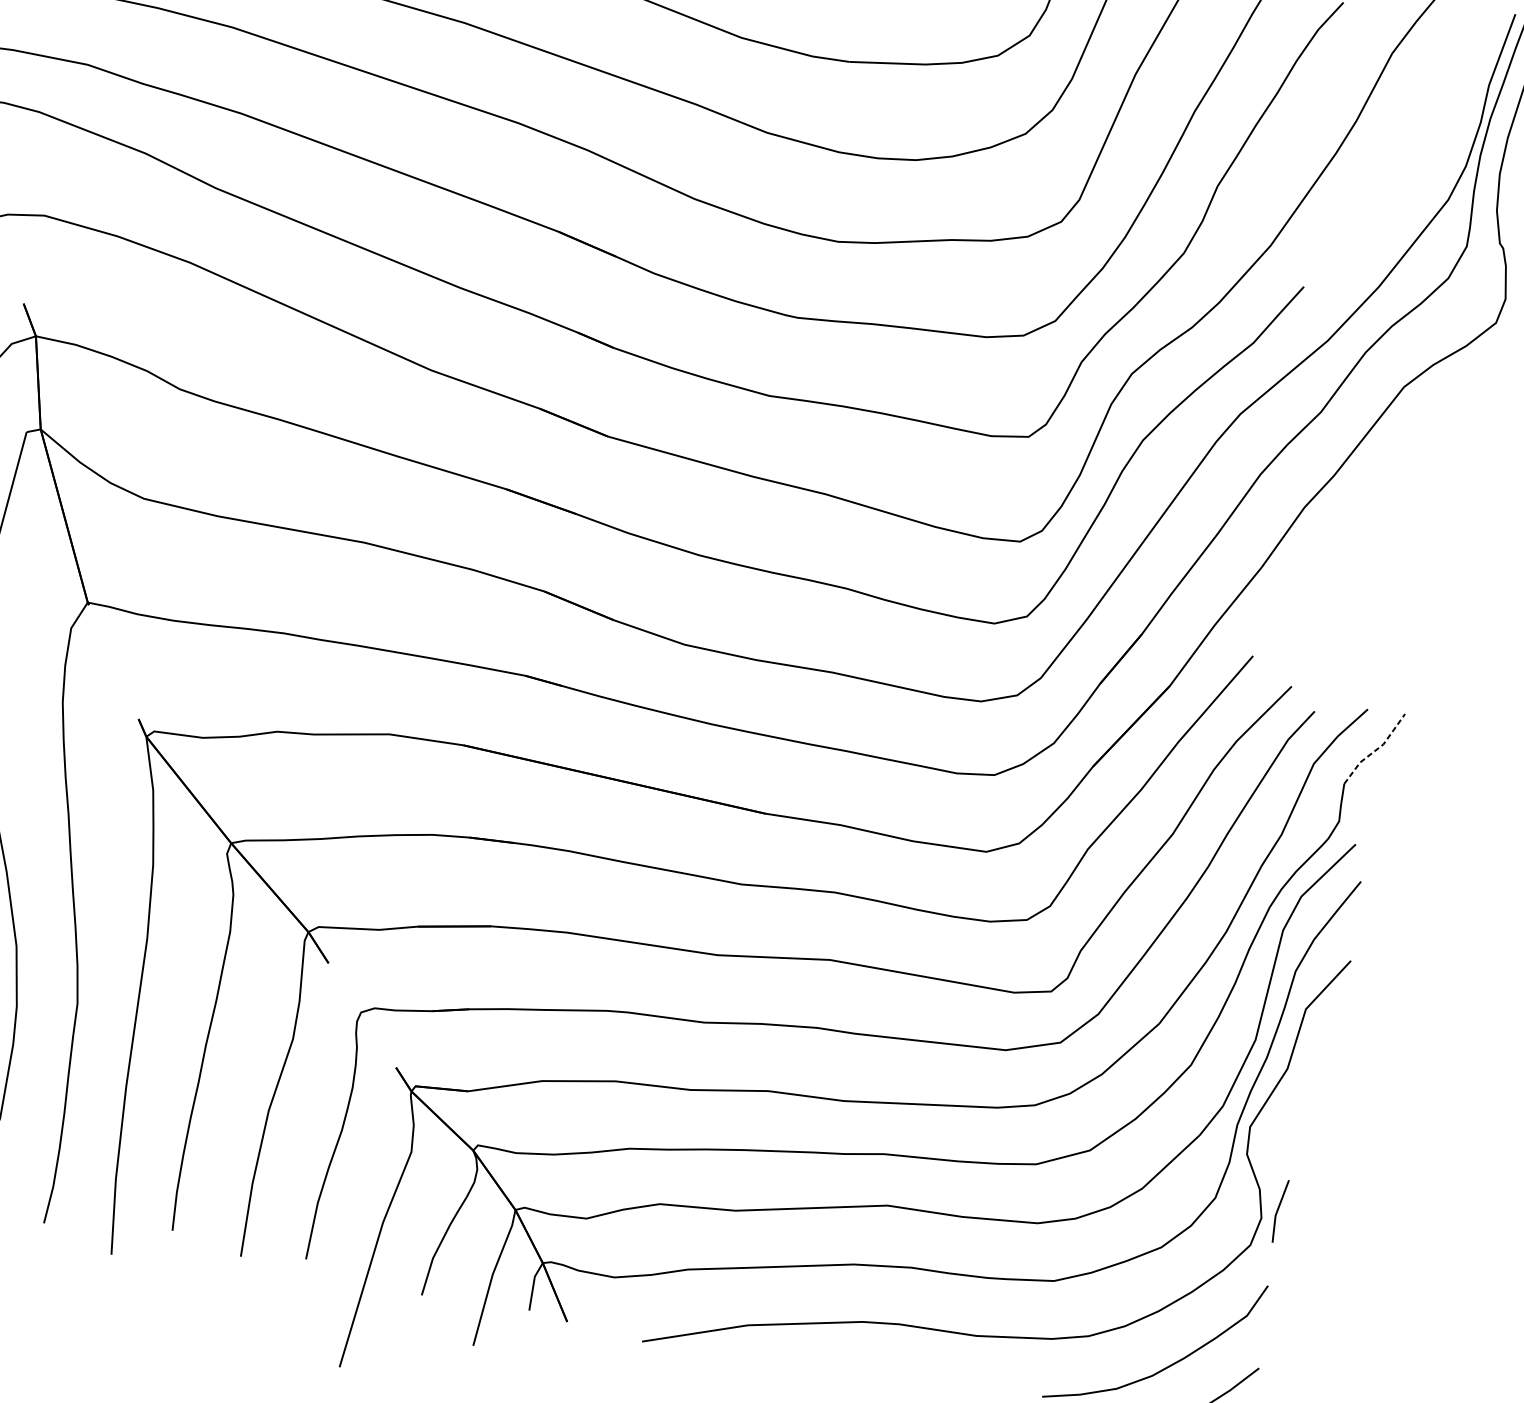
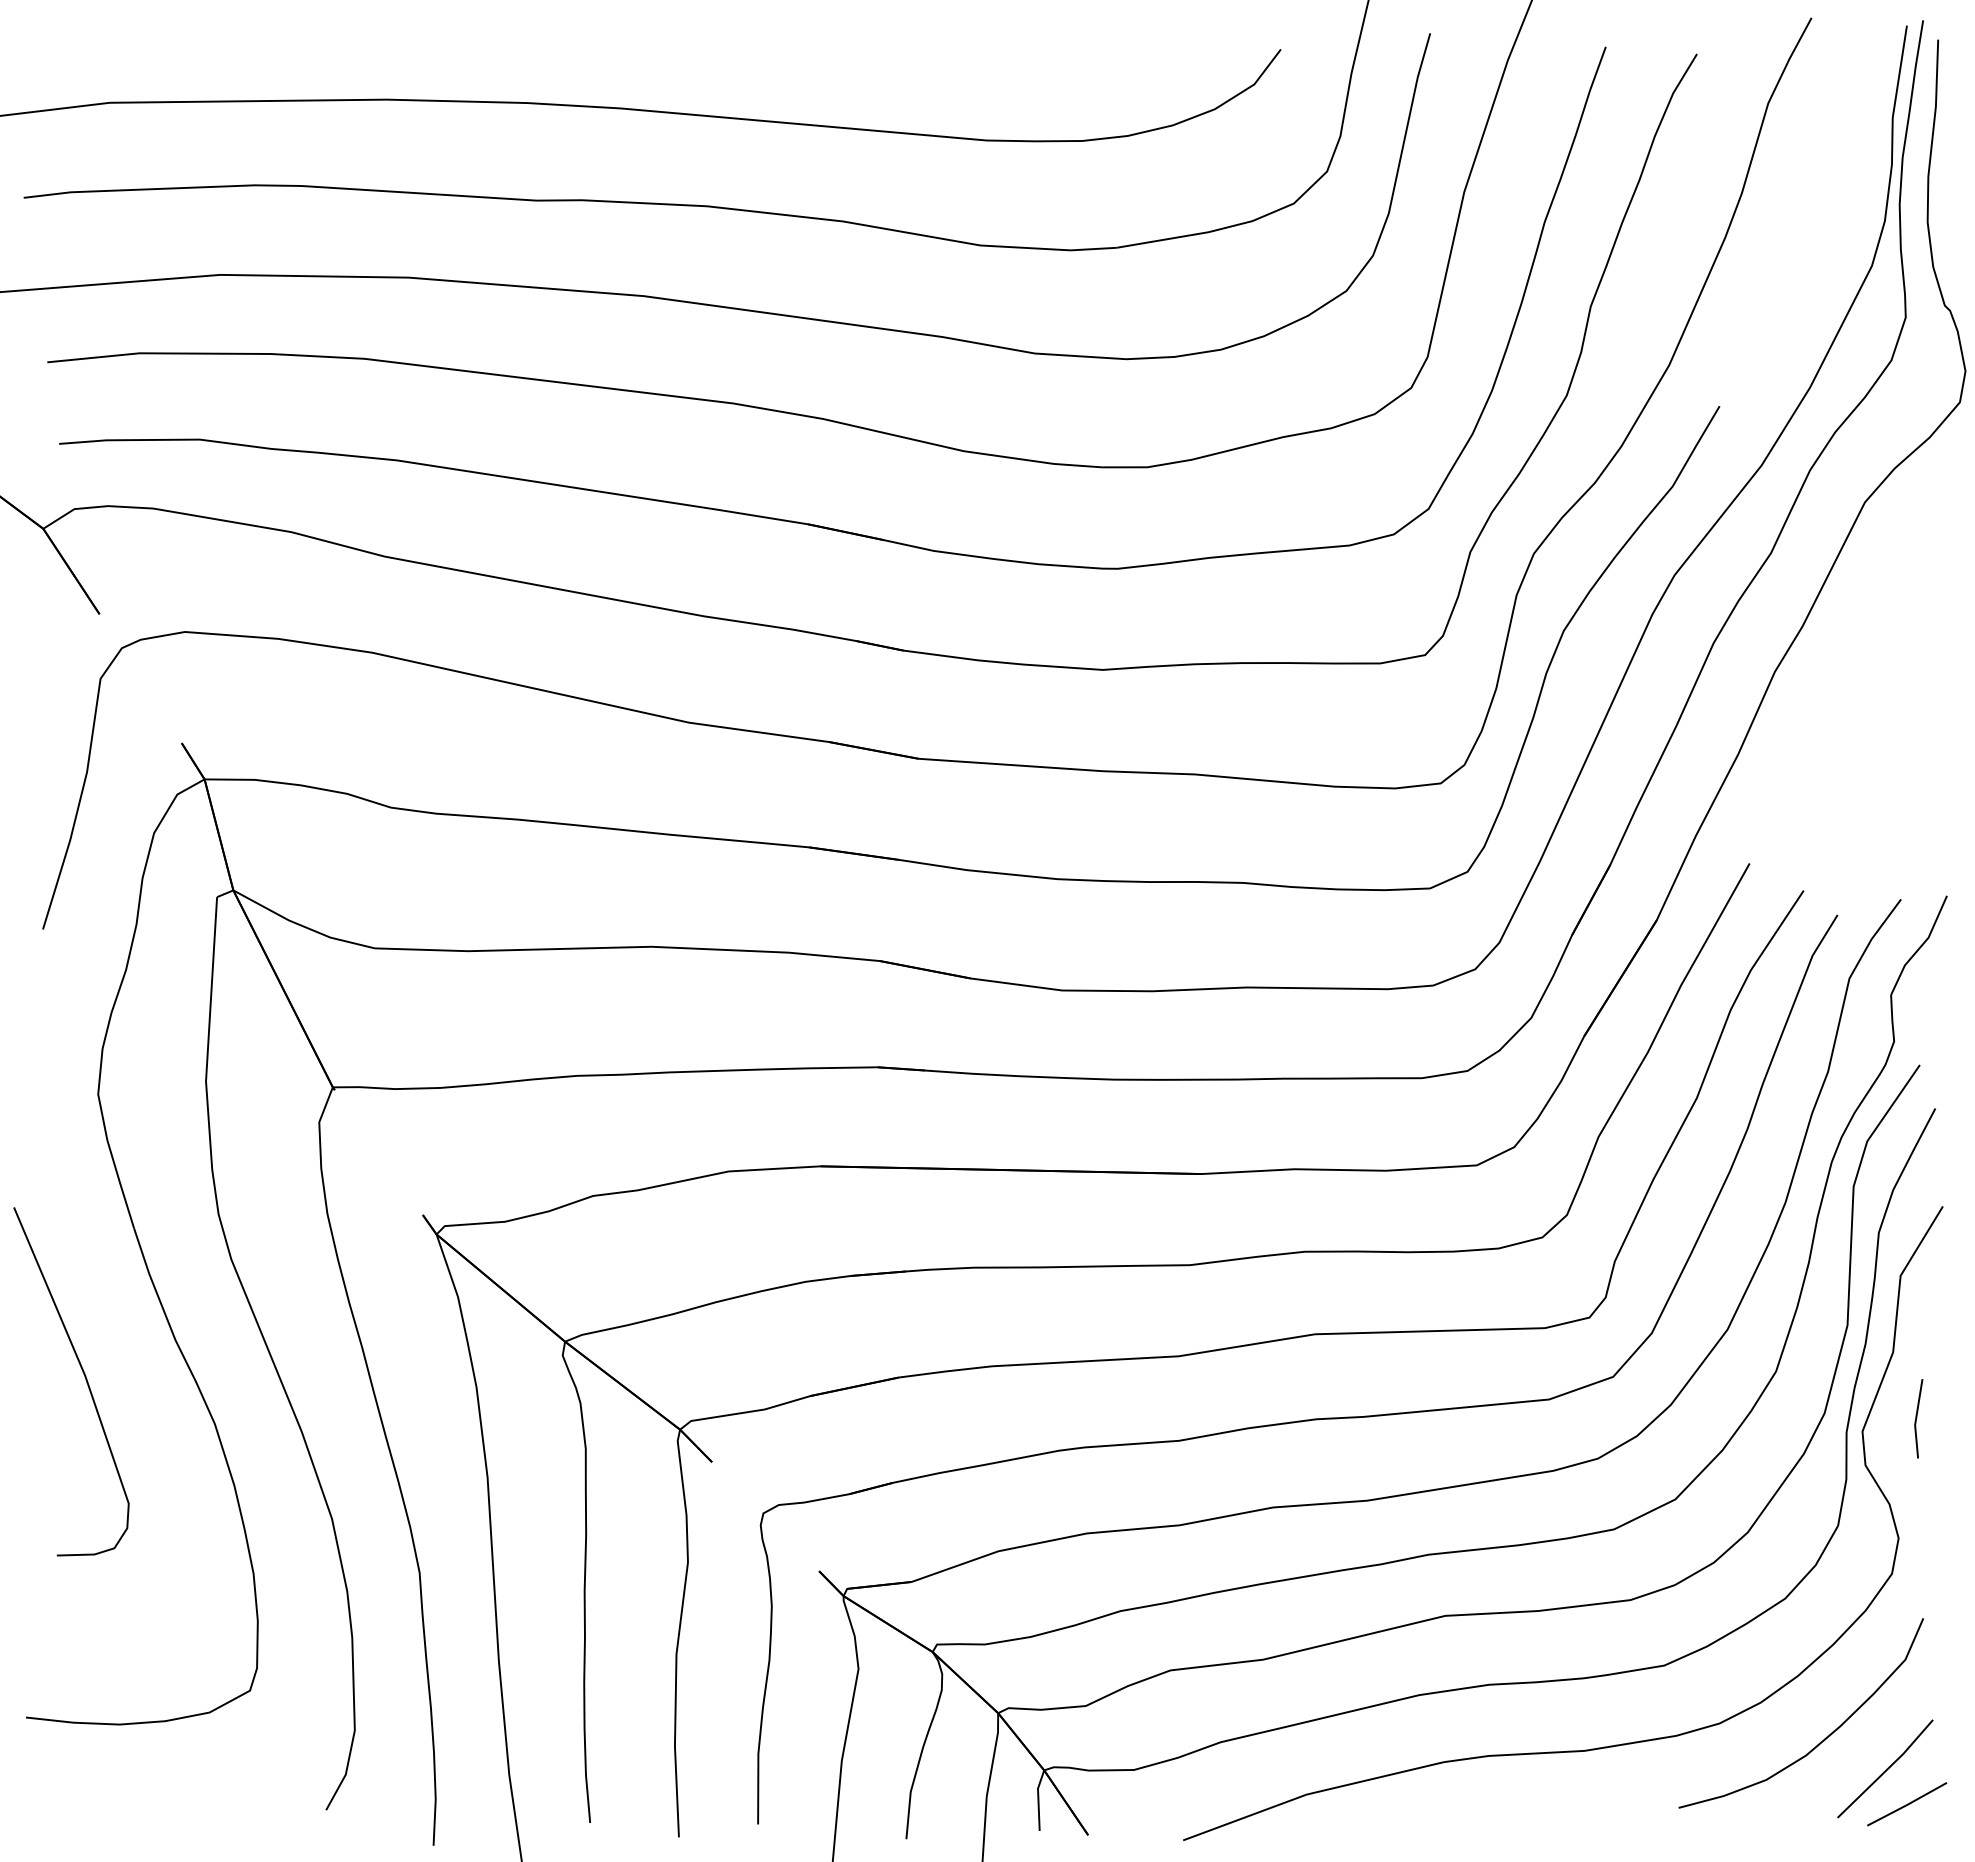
line: (1375, 750) -> (1920, 946), dashed -> solid
line: (1278, 1210) -> (1917, 1418), moved

